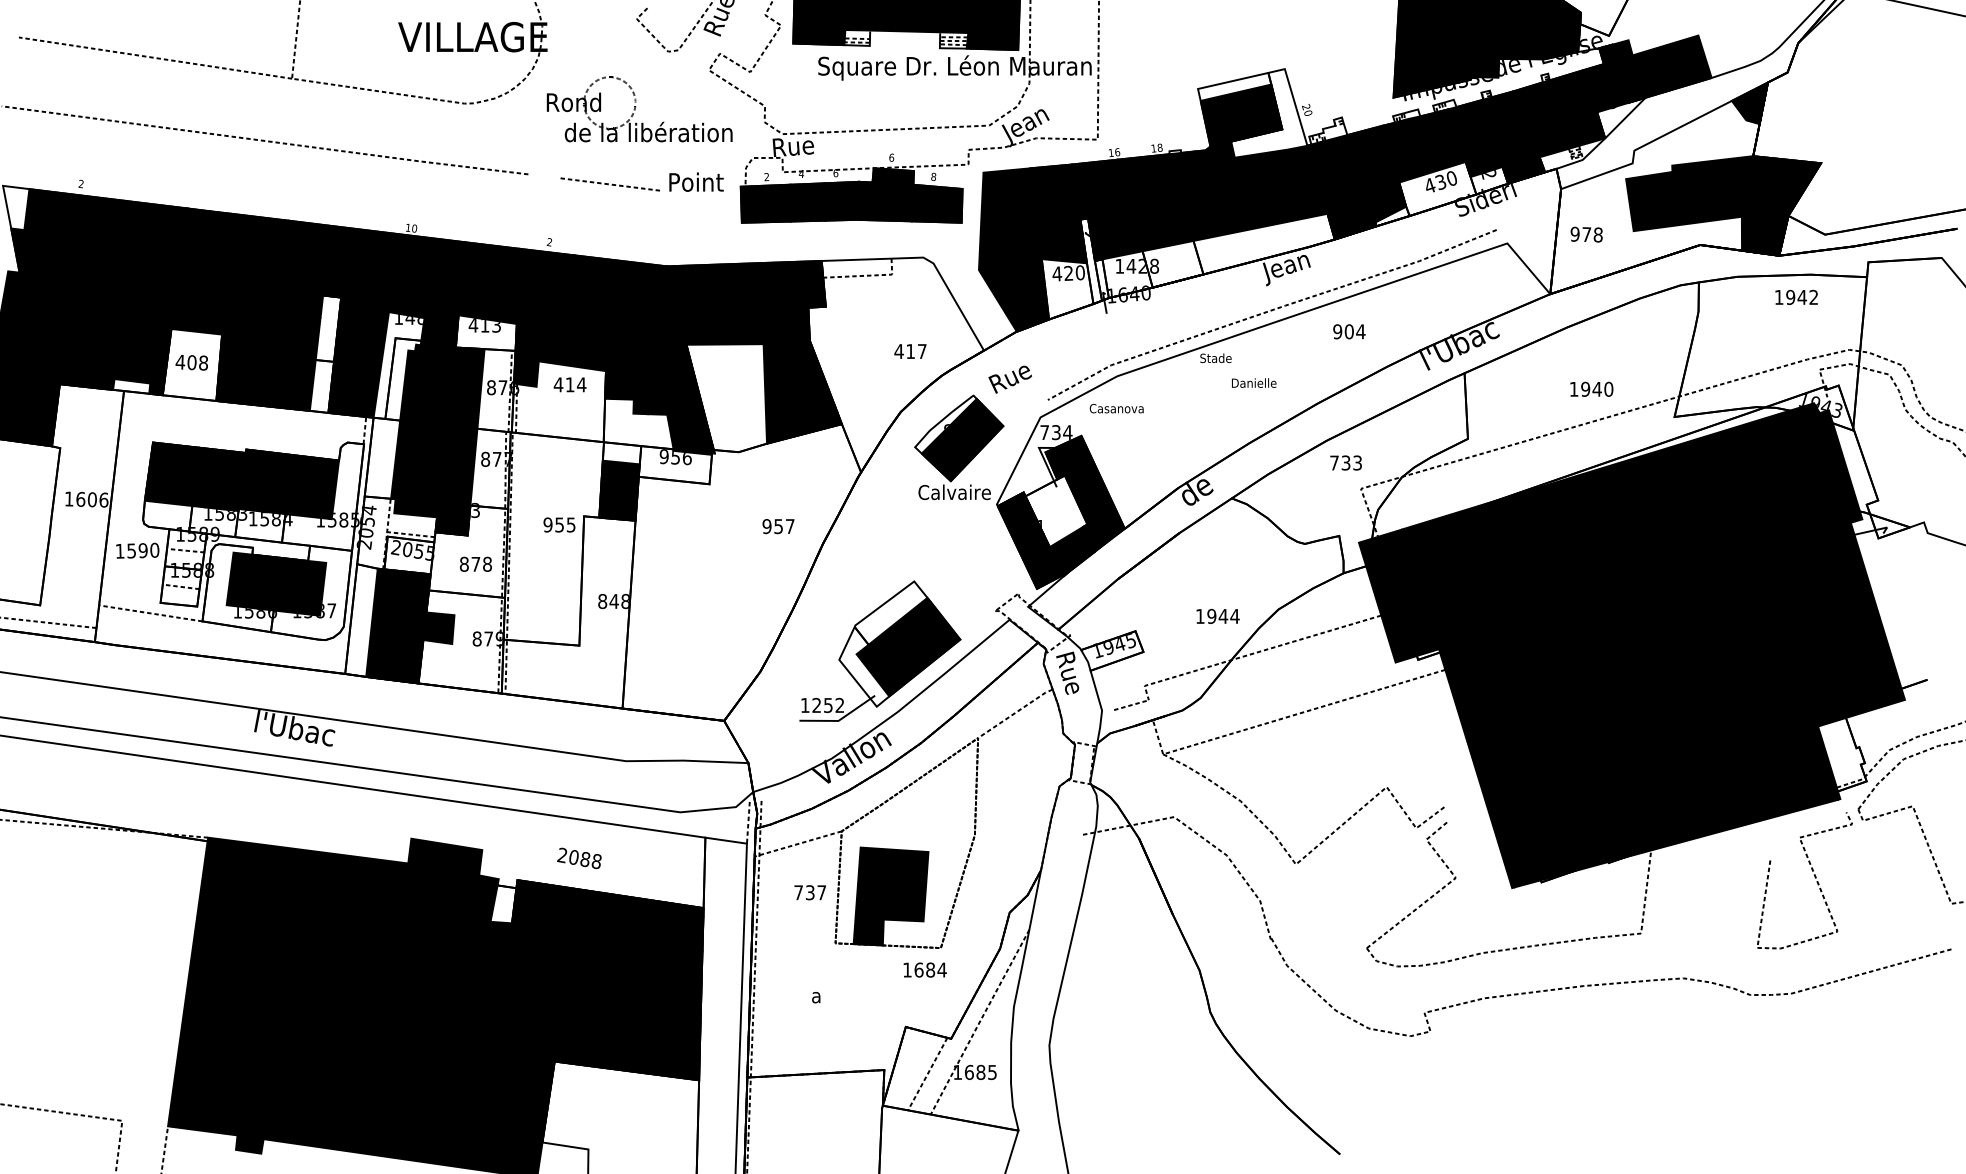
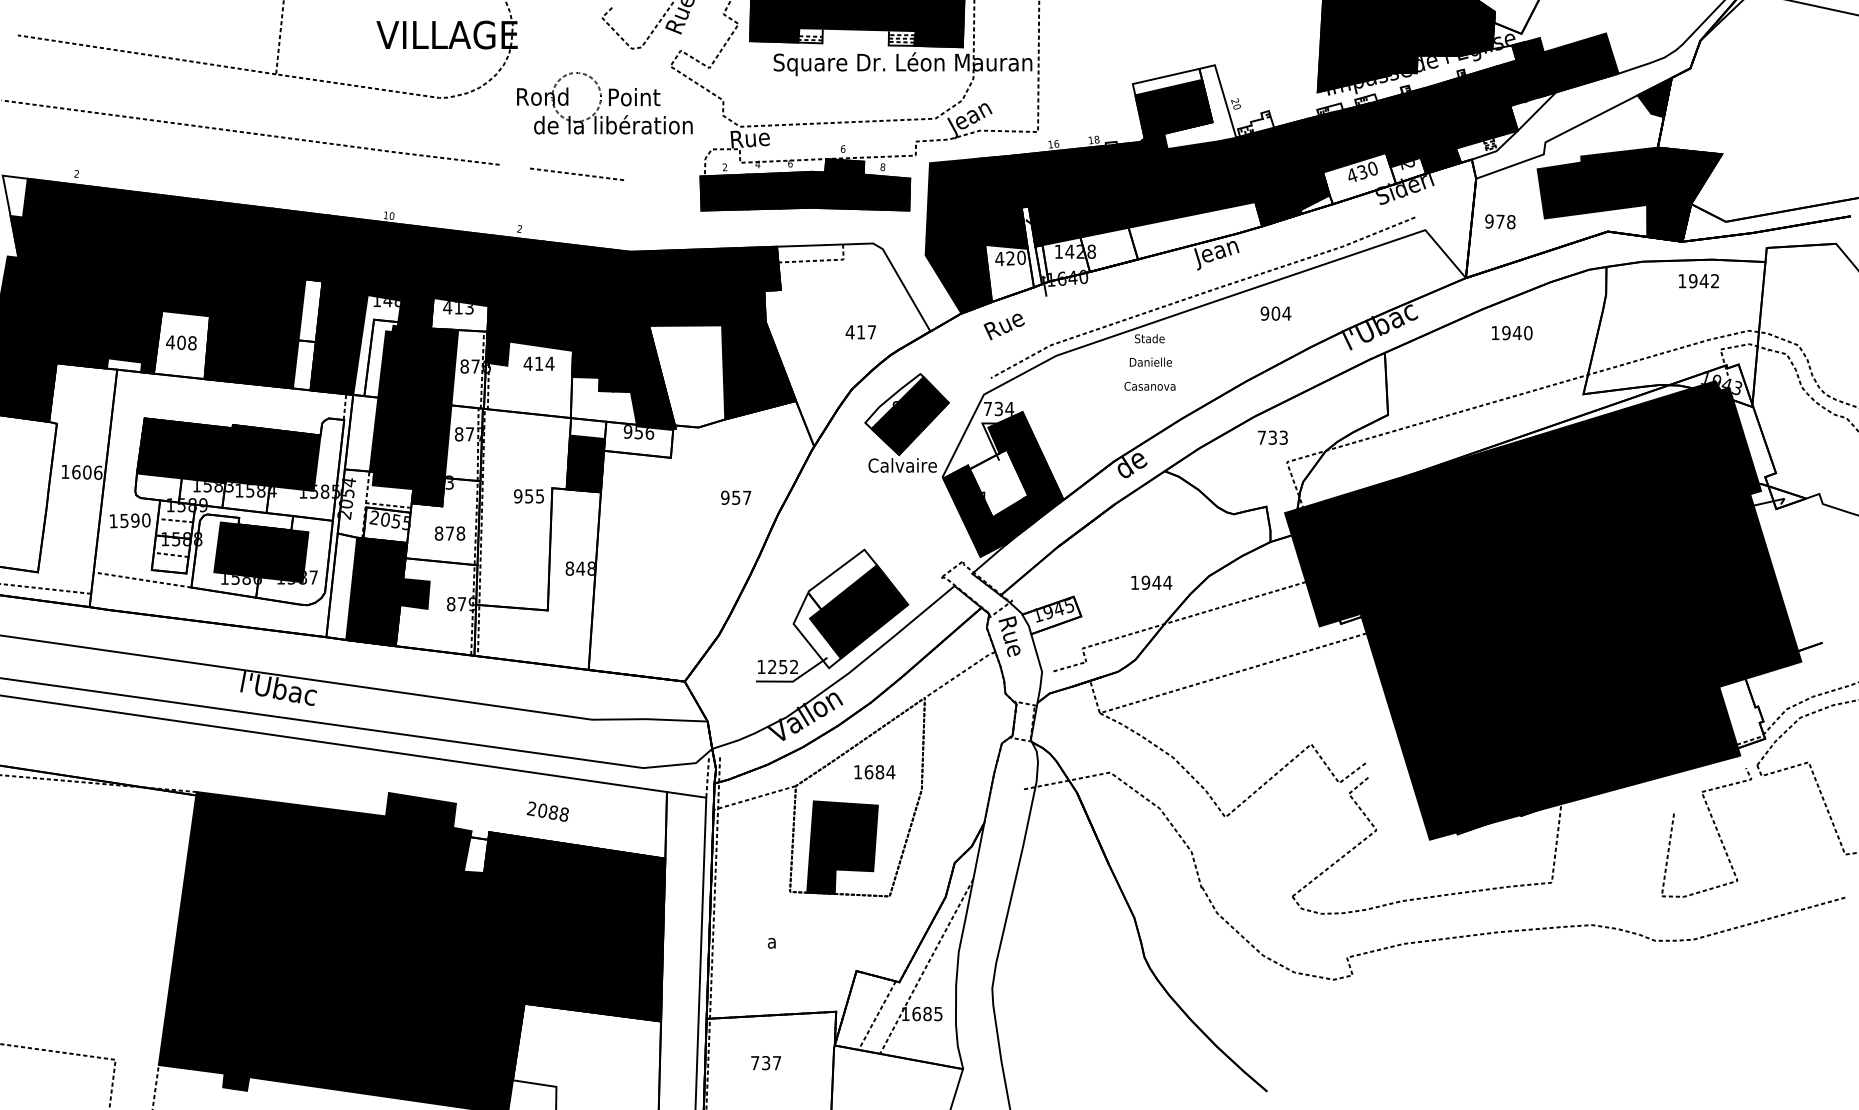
text: (696, 182) -> (634, 97), moved
text: (1009, 379) -> (1003, 326), moved
text: (1253, 382) -> (1150, 361), moved
text: (1592, 389) -> (1512, 333), moved
text: (1116, 407) -> (1149, 385), moved
text: (810, 893) -> (766, 1063), moved
text: (924, 970) -> (874, 772), moved

